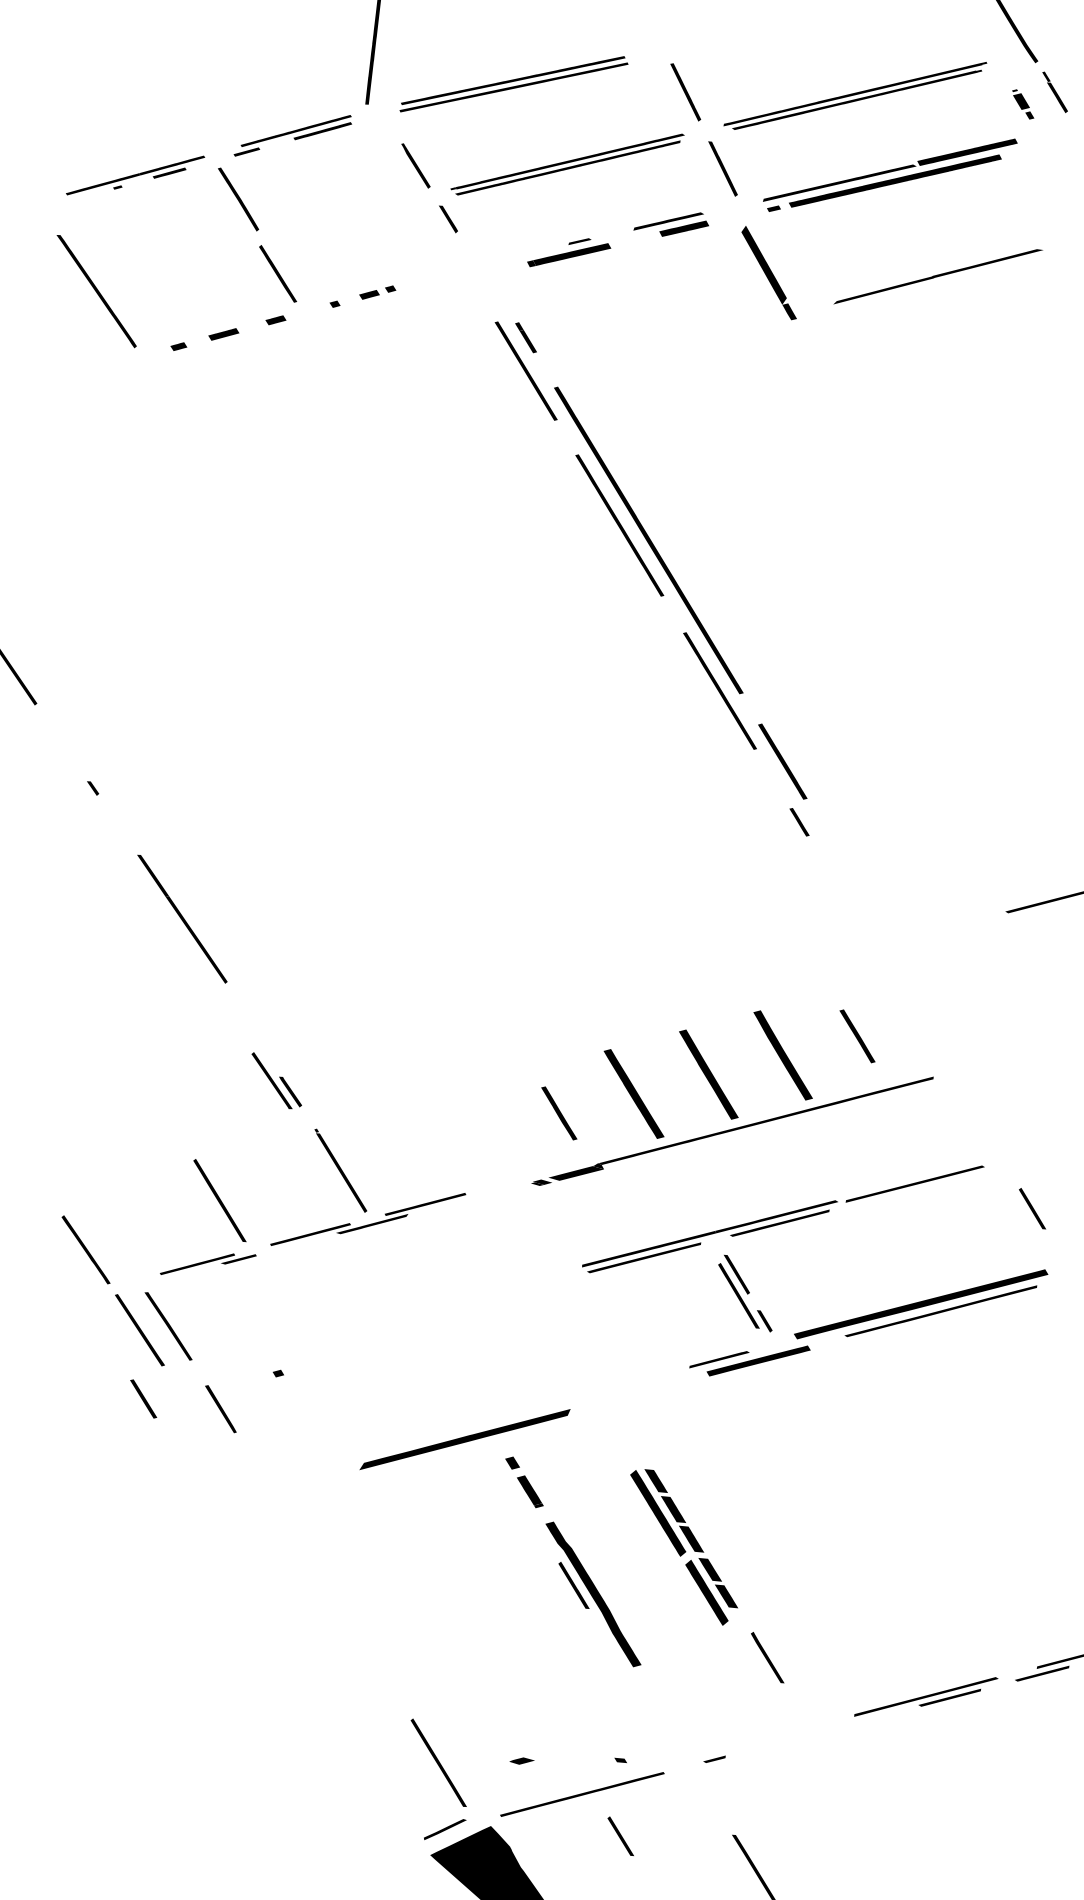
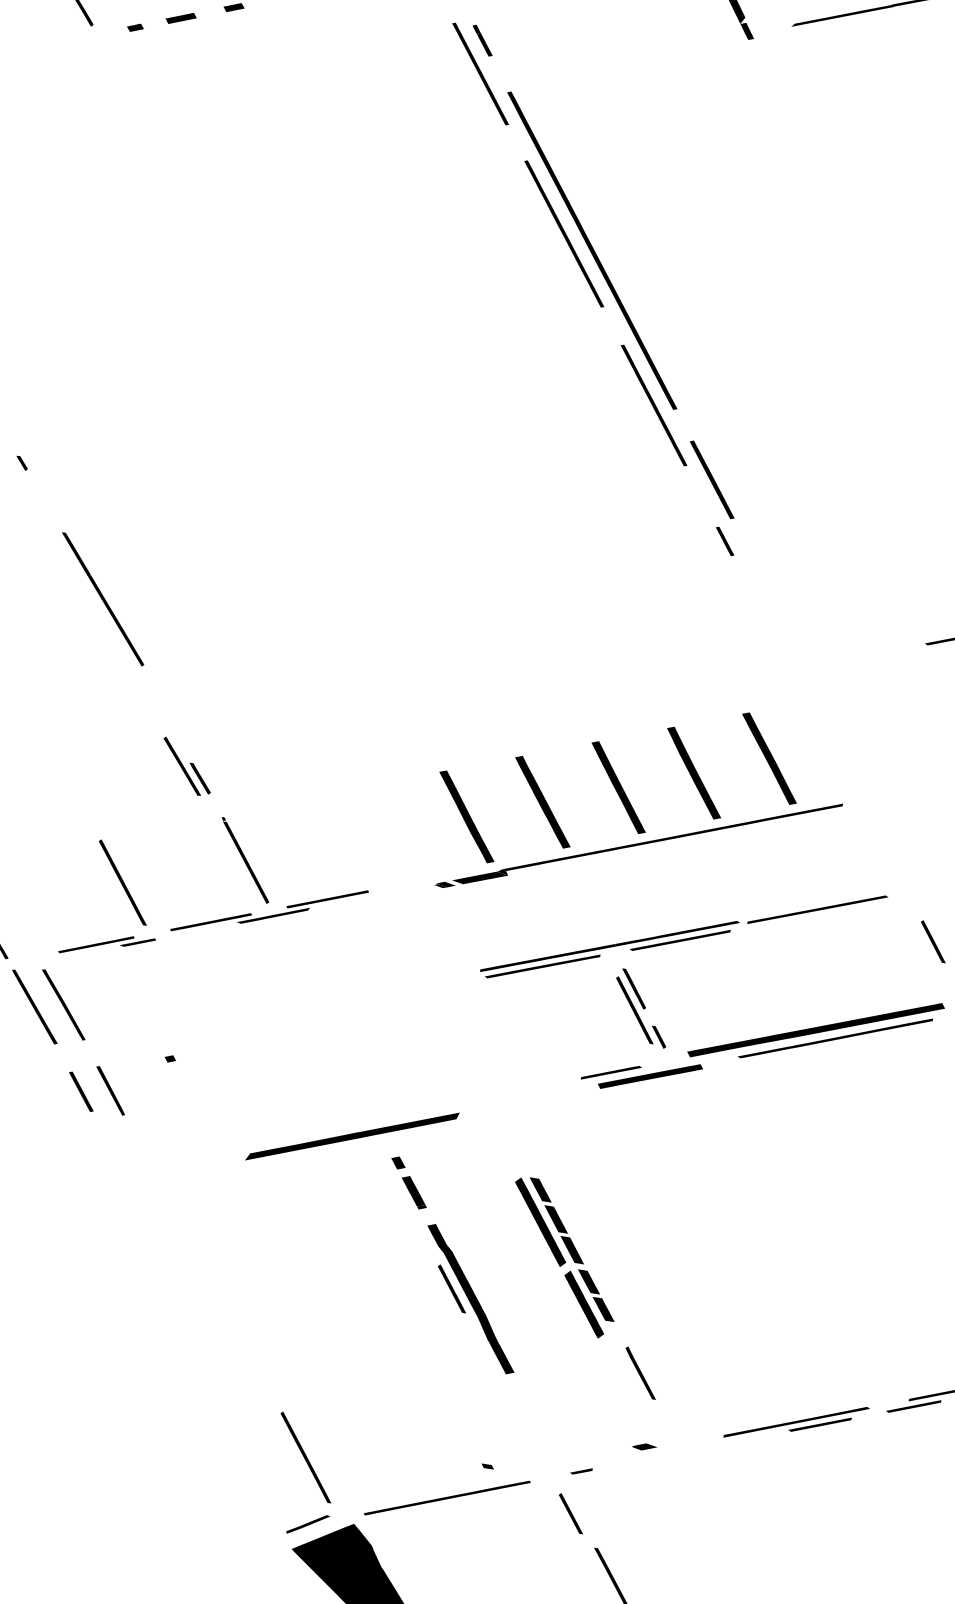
part: (857, 1036) -> (769, 758), size x1.67
part: (559, 1113) -> (467, 817), size x1.67
line: (143, 1398) -> (81, 1091), moved
part: (521, 1760) -> (644, 1446), moved
line: (620, 1835) -> (570, 1512), moved

